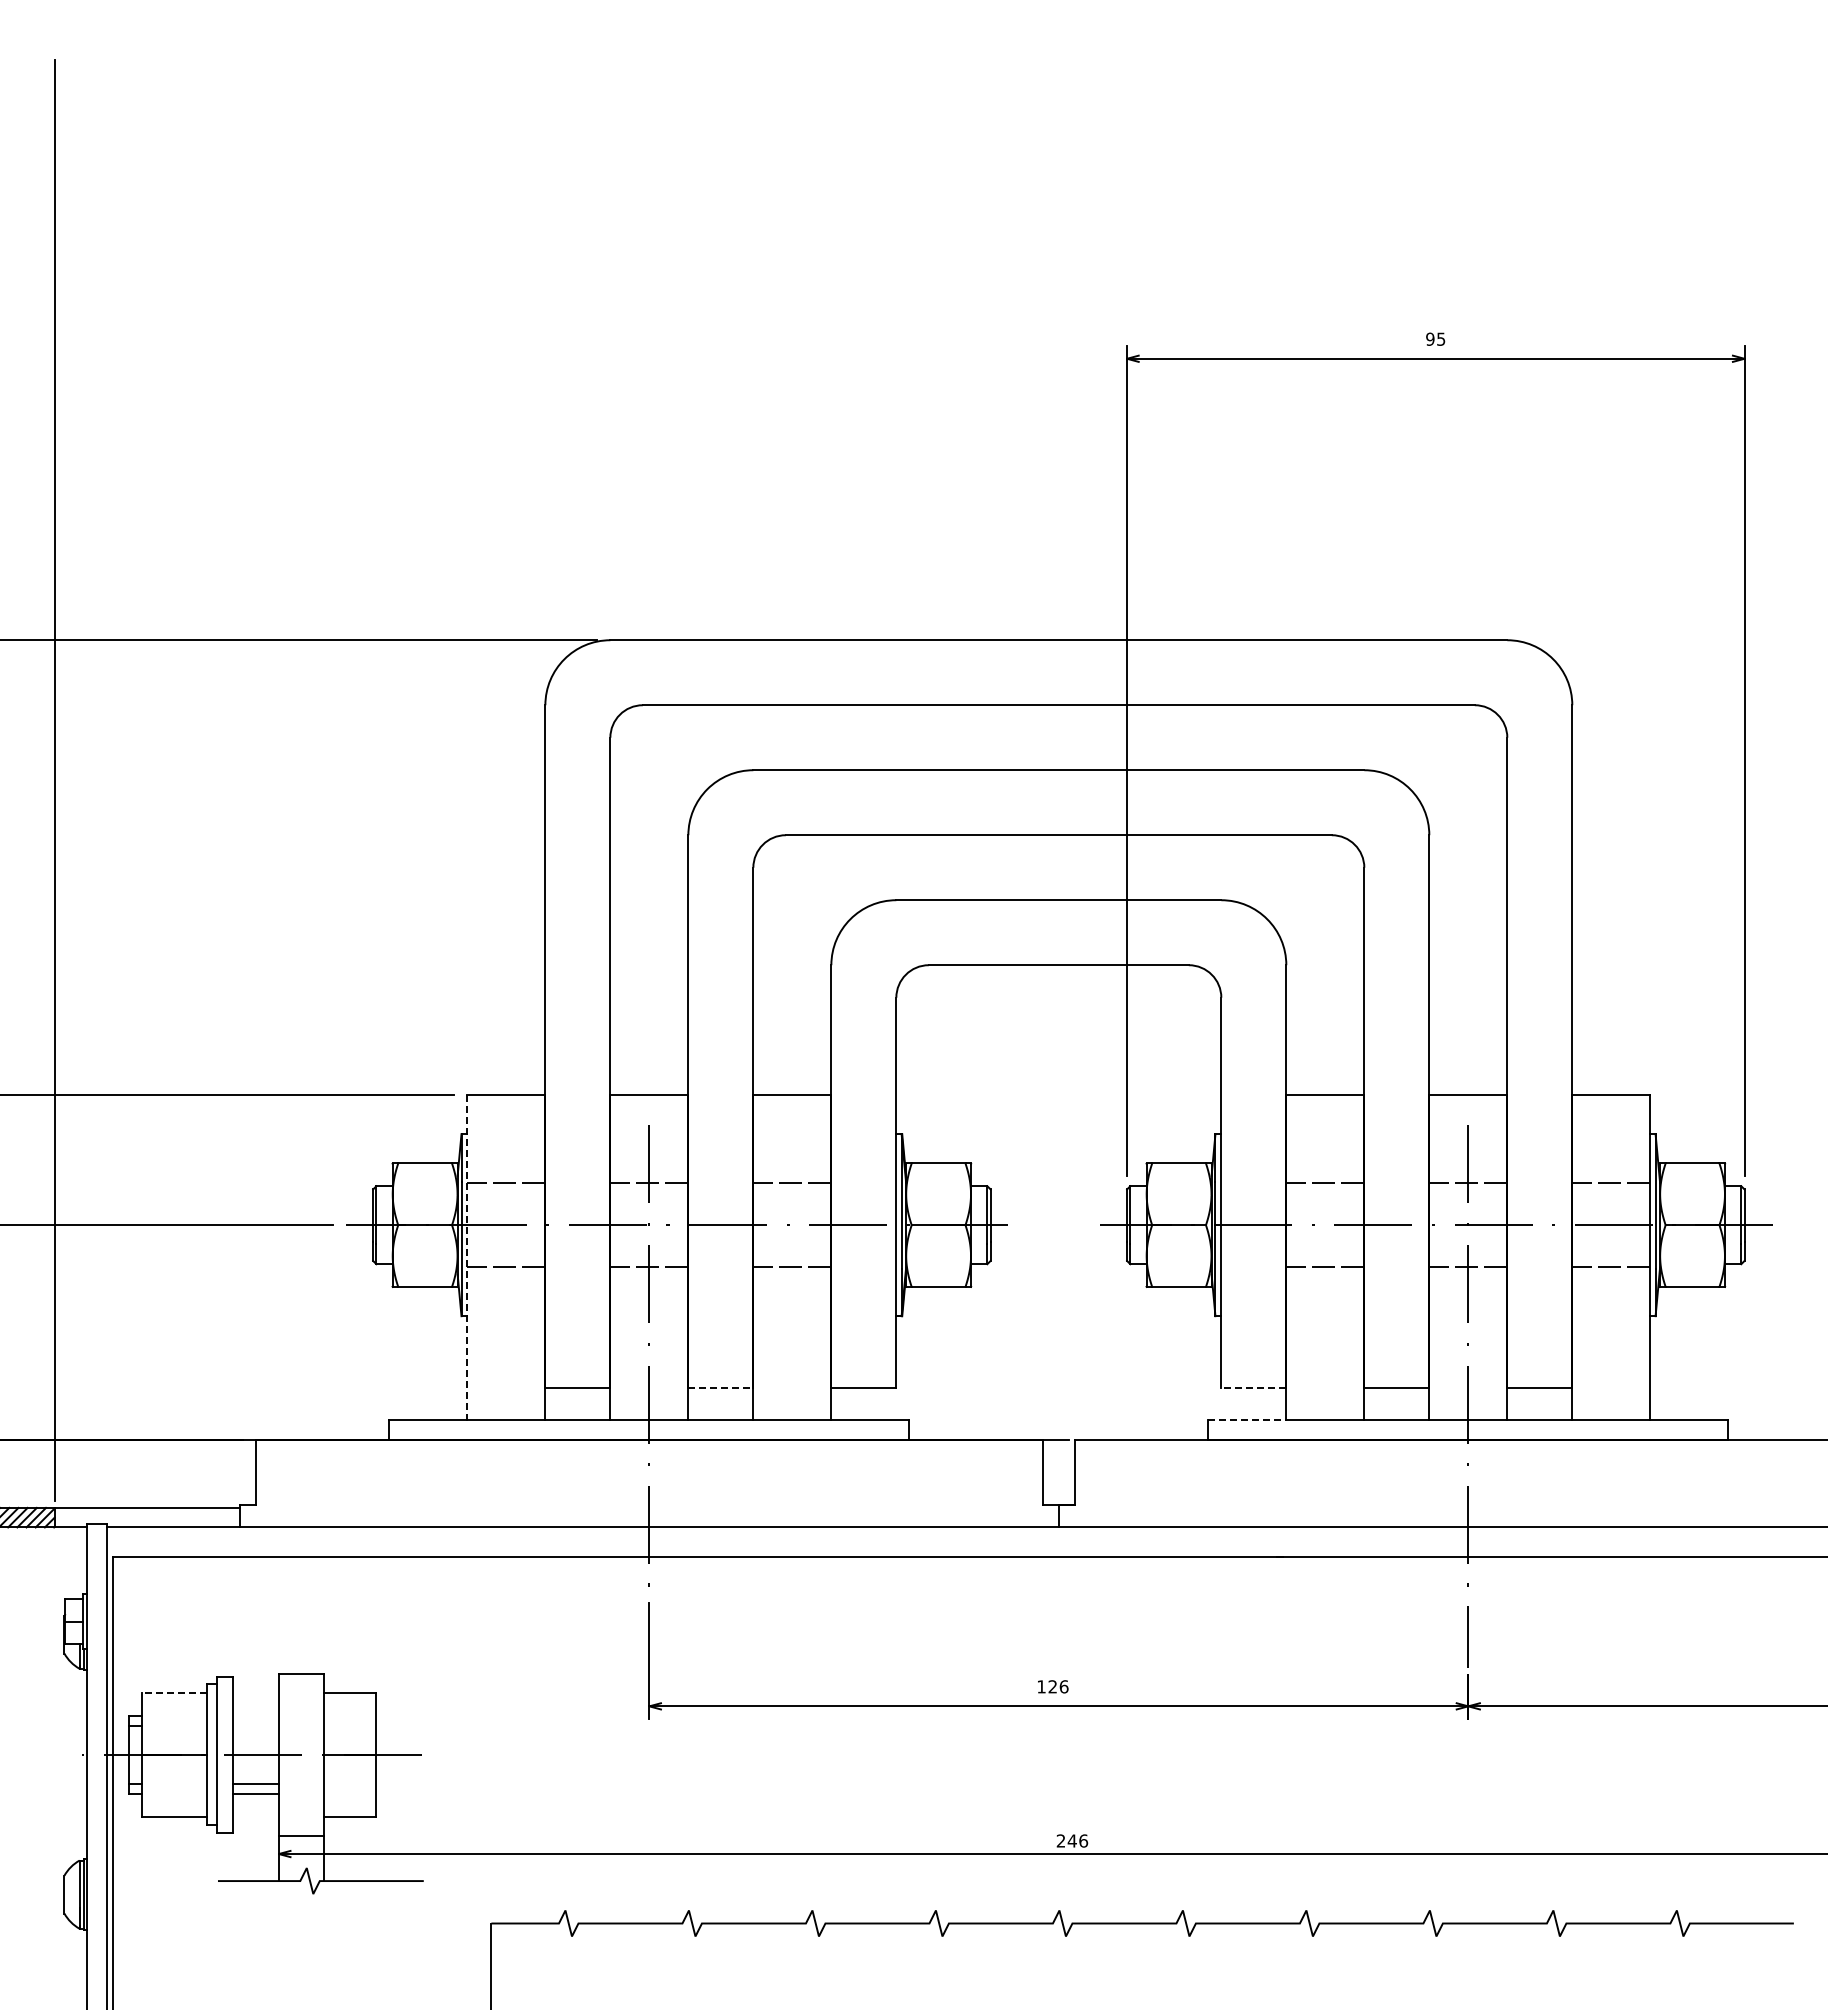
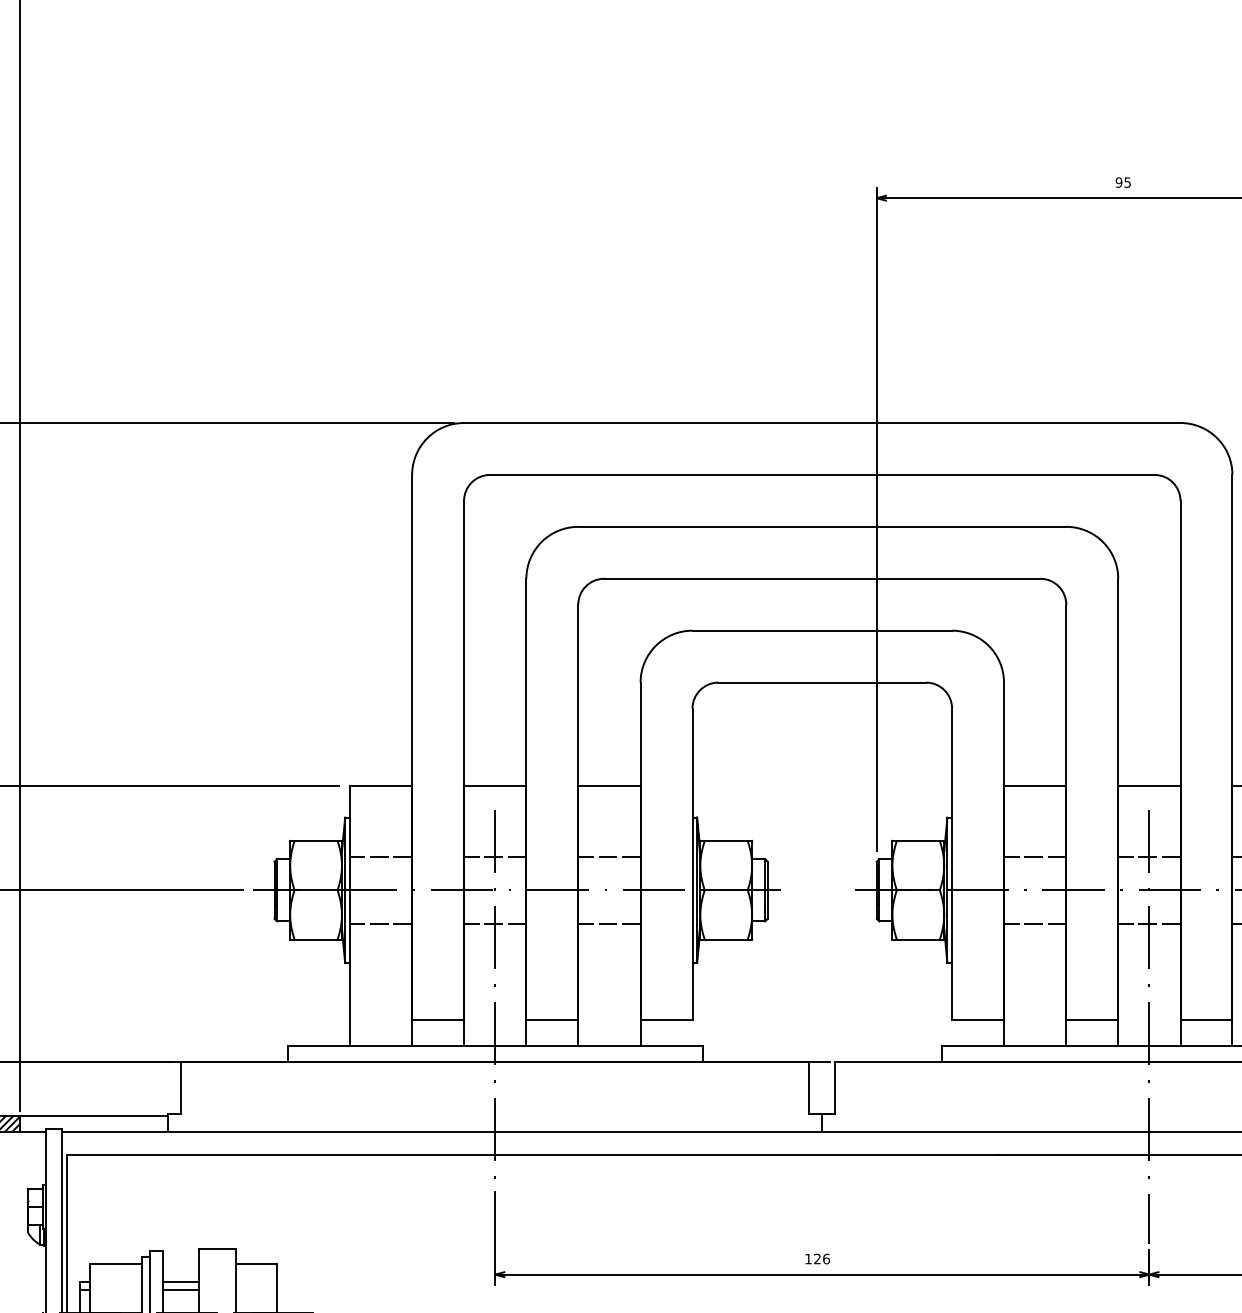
line: (467, 1258) -> (349, 916), dashed -> solid
line: (721, 1387) -> (552, 1019), dashed -> solid
line: (1253, 1387) -> (977, 1019), dashed -> solid
line: (1247, 1420) -> (972, 1046), dashed -> solid
line: (174, 1693) -> (115, 1264), dashed -> solid
line: (255, 1715) -> (180, 1281), added
line: (255, 1725) -> (180, 1289), added

